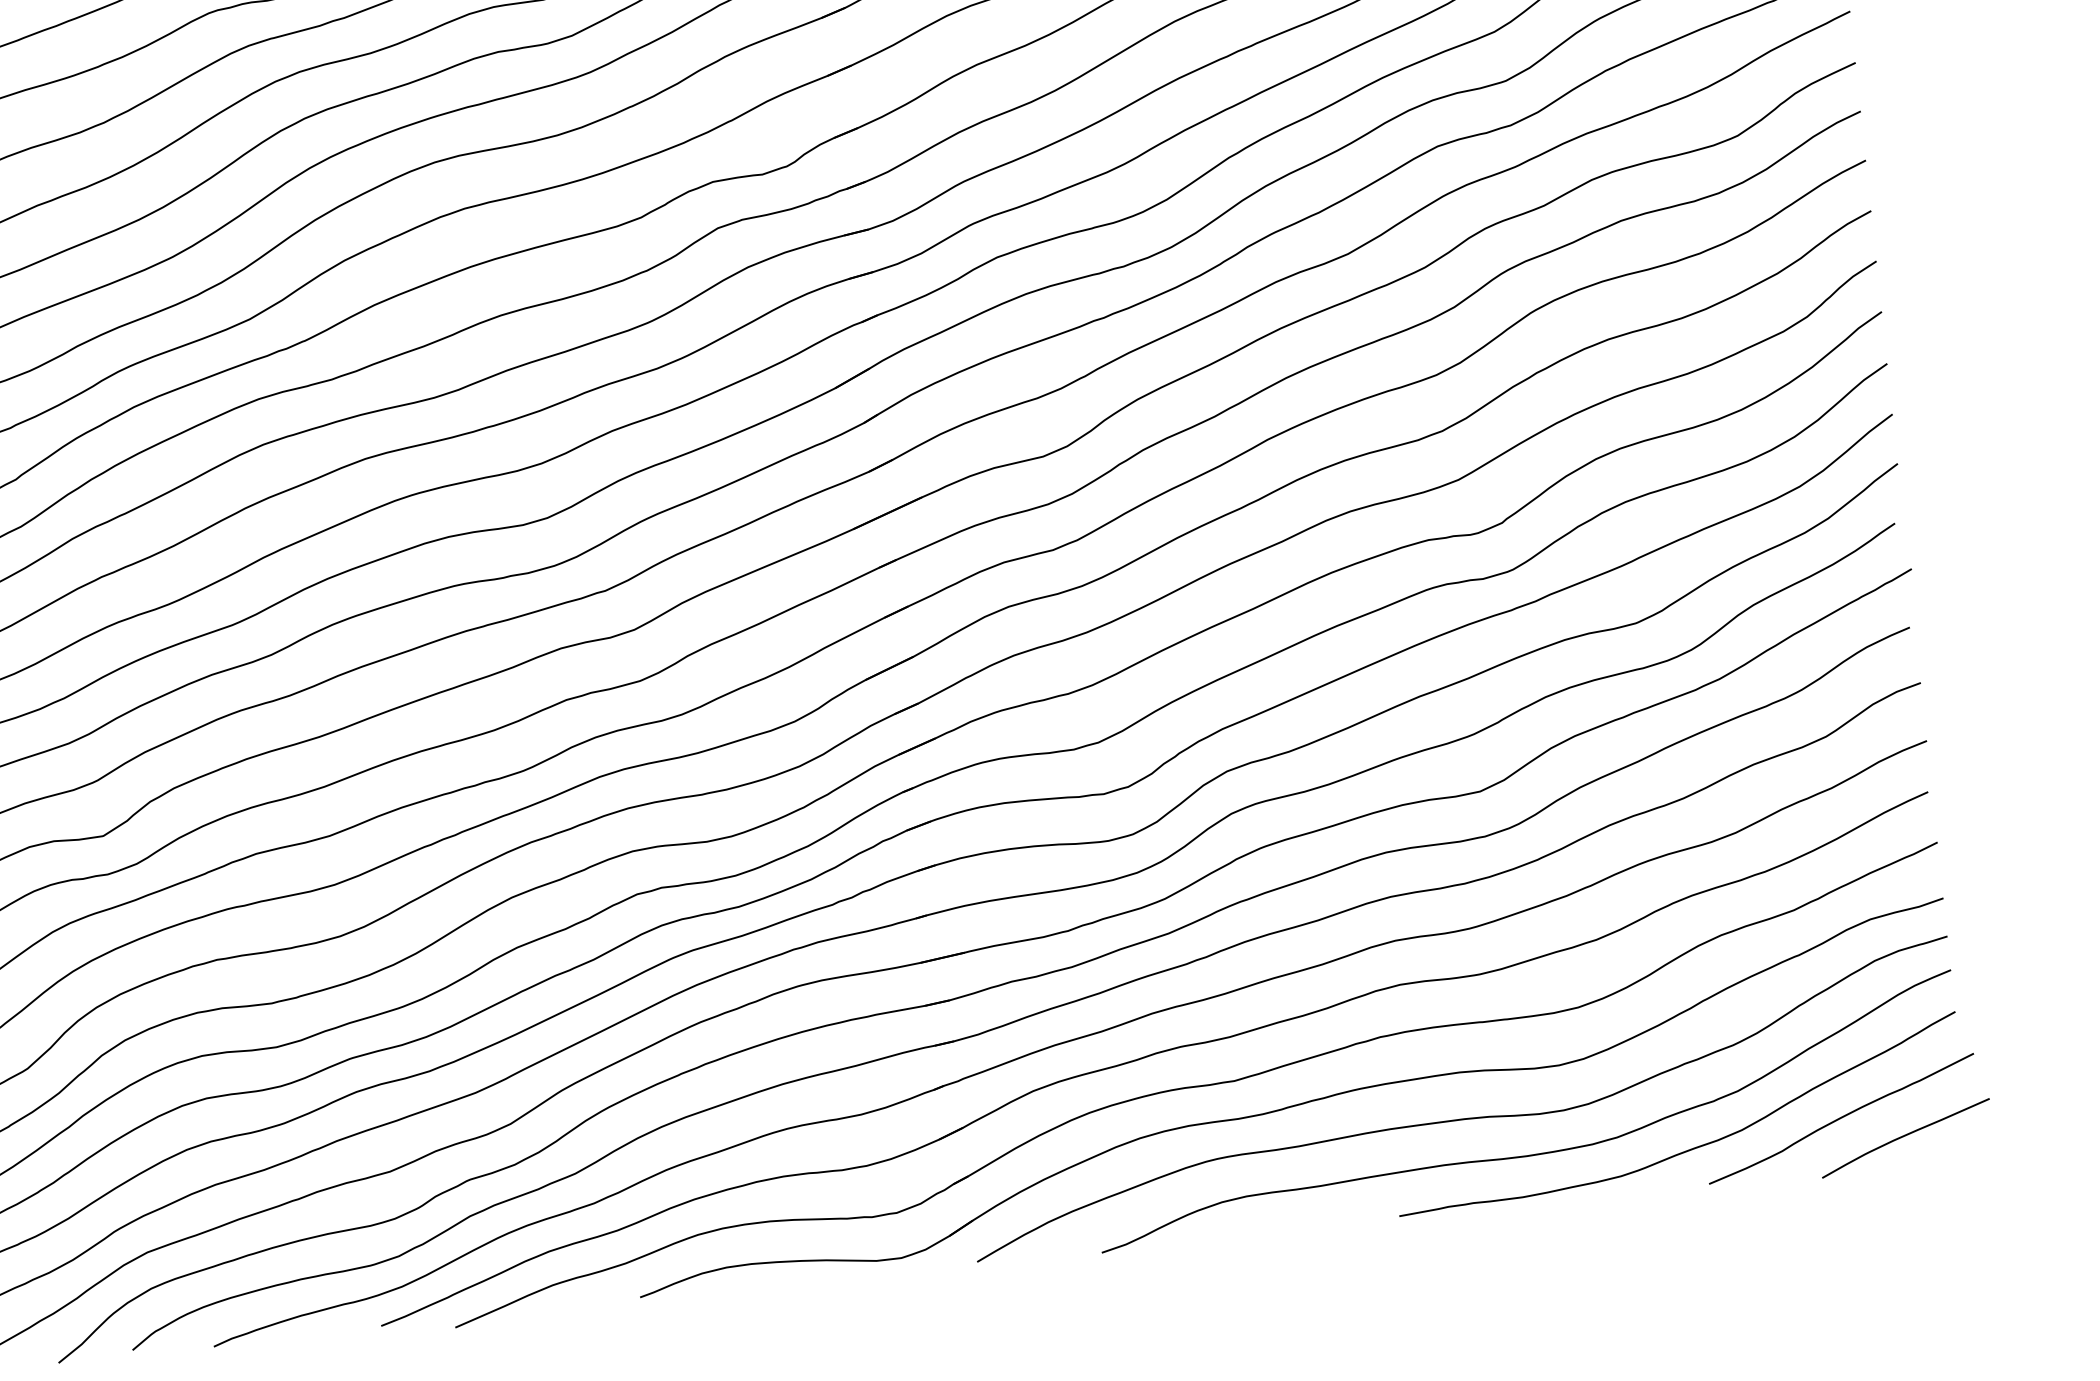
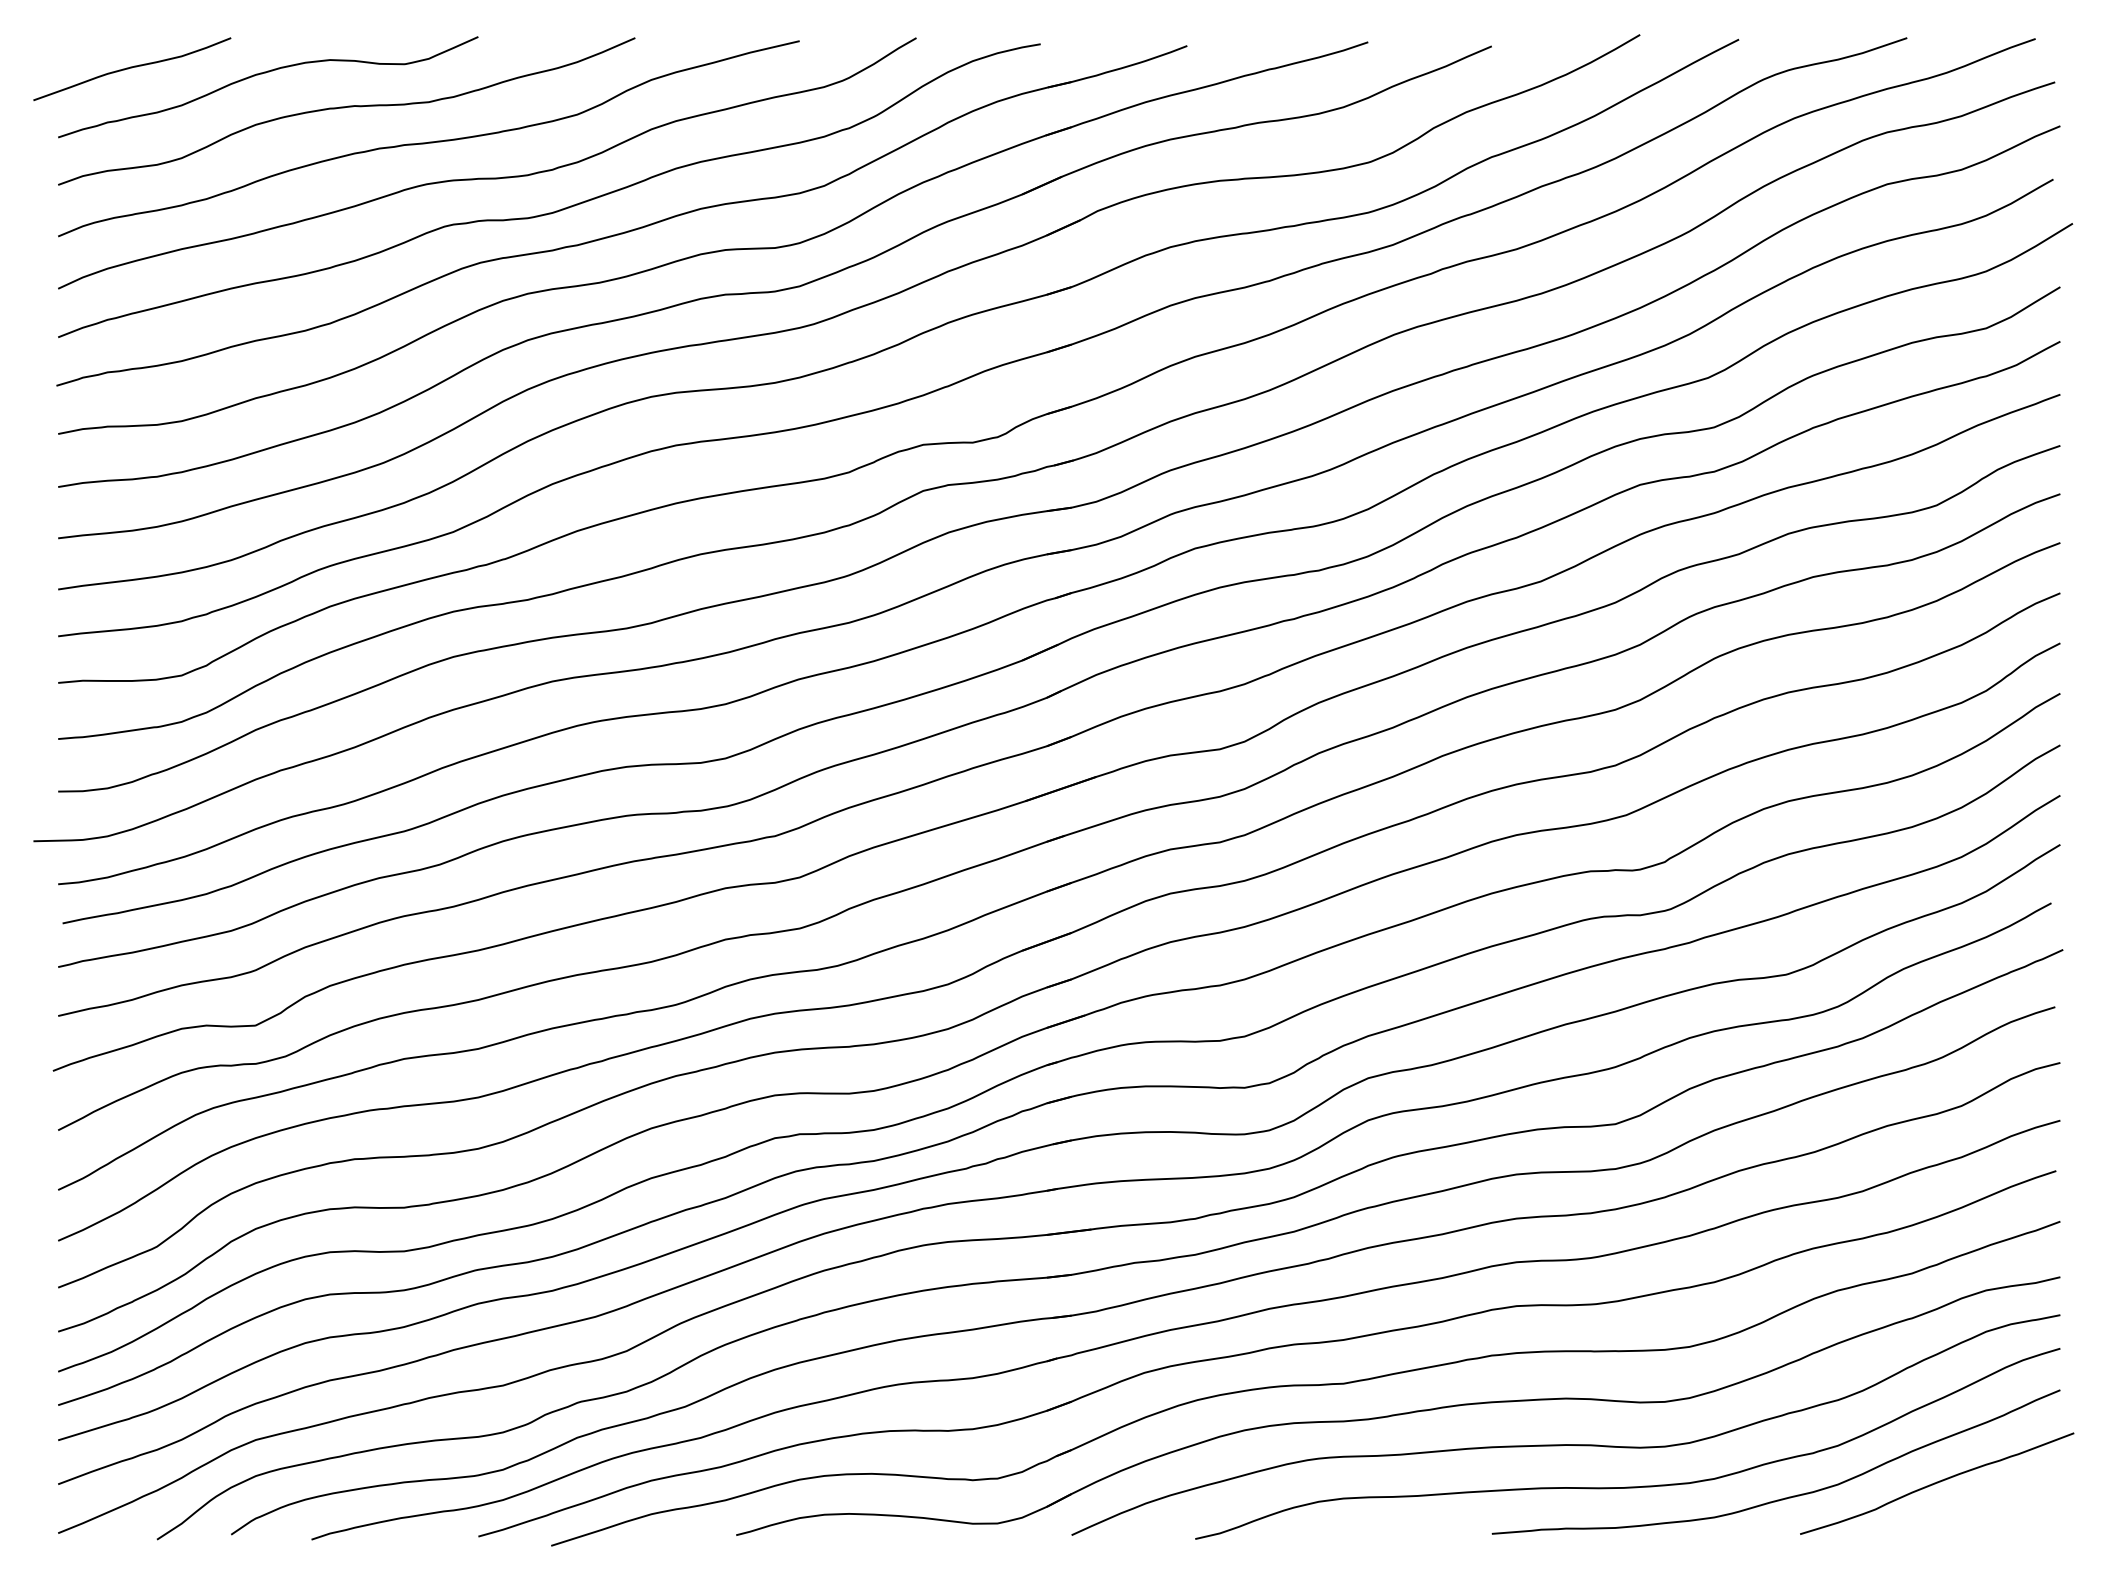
curve: (1905, 1136) -> (1998, 1507), removed

